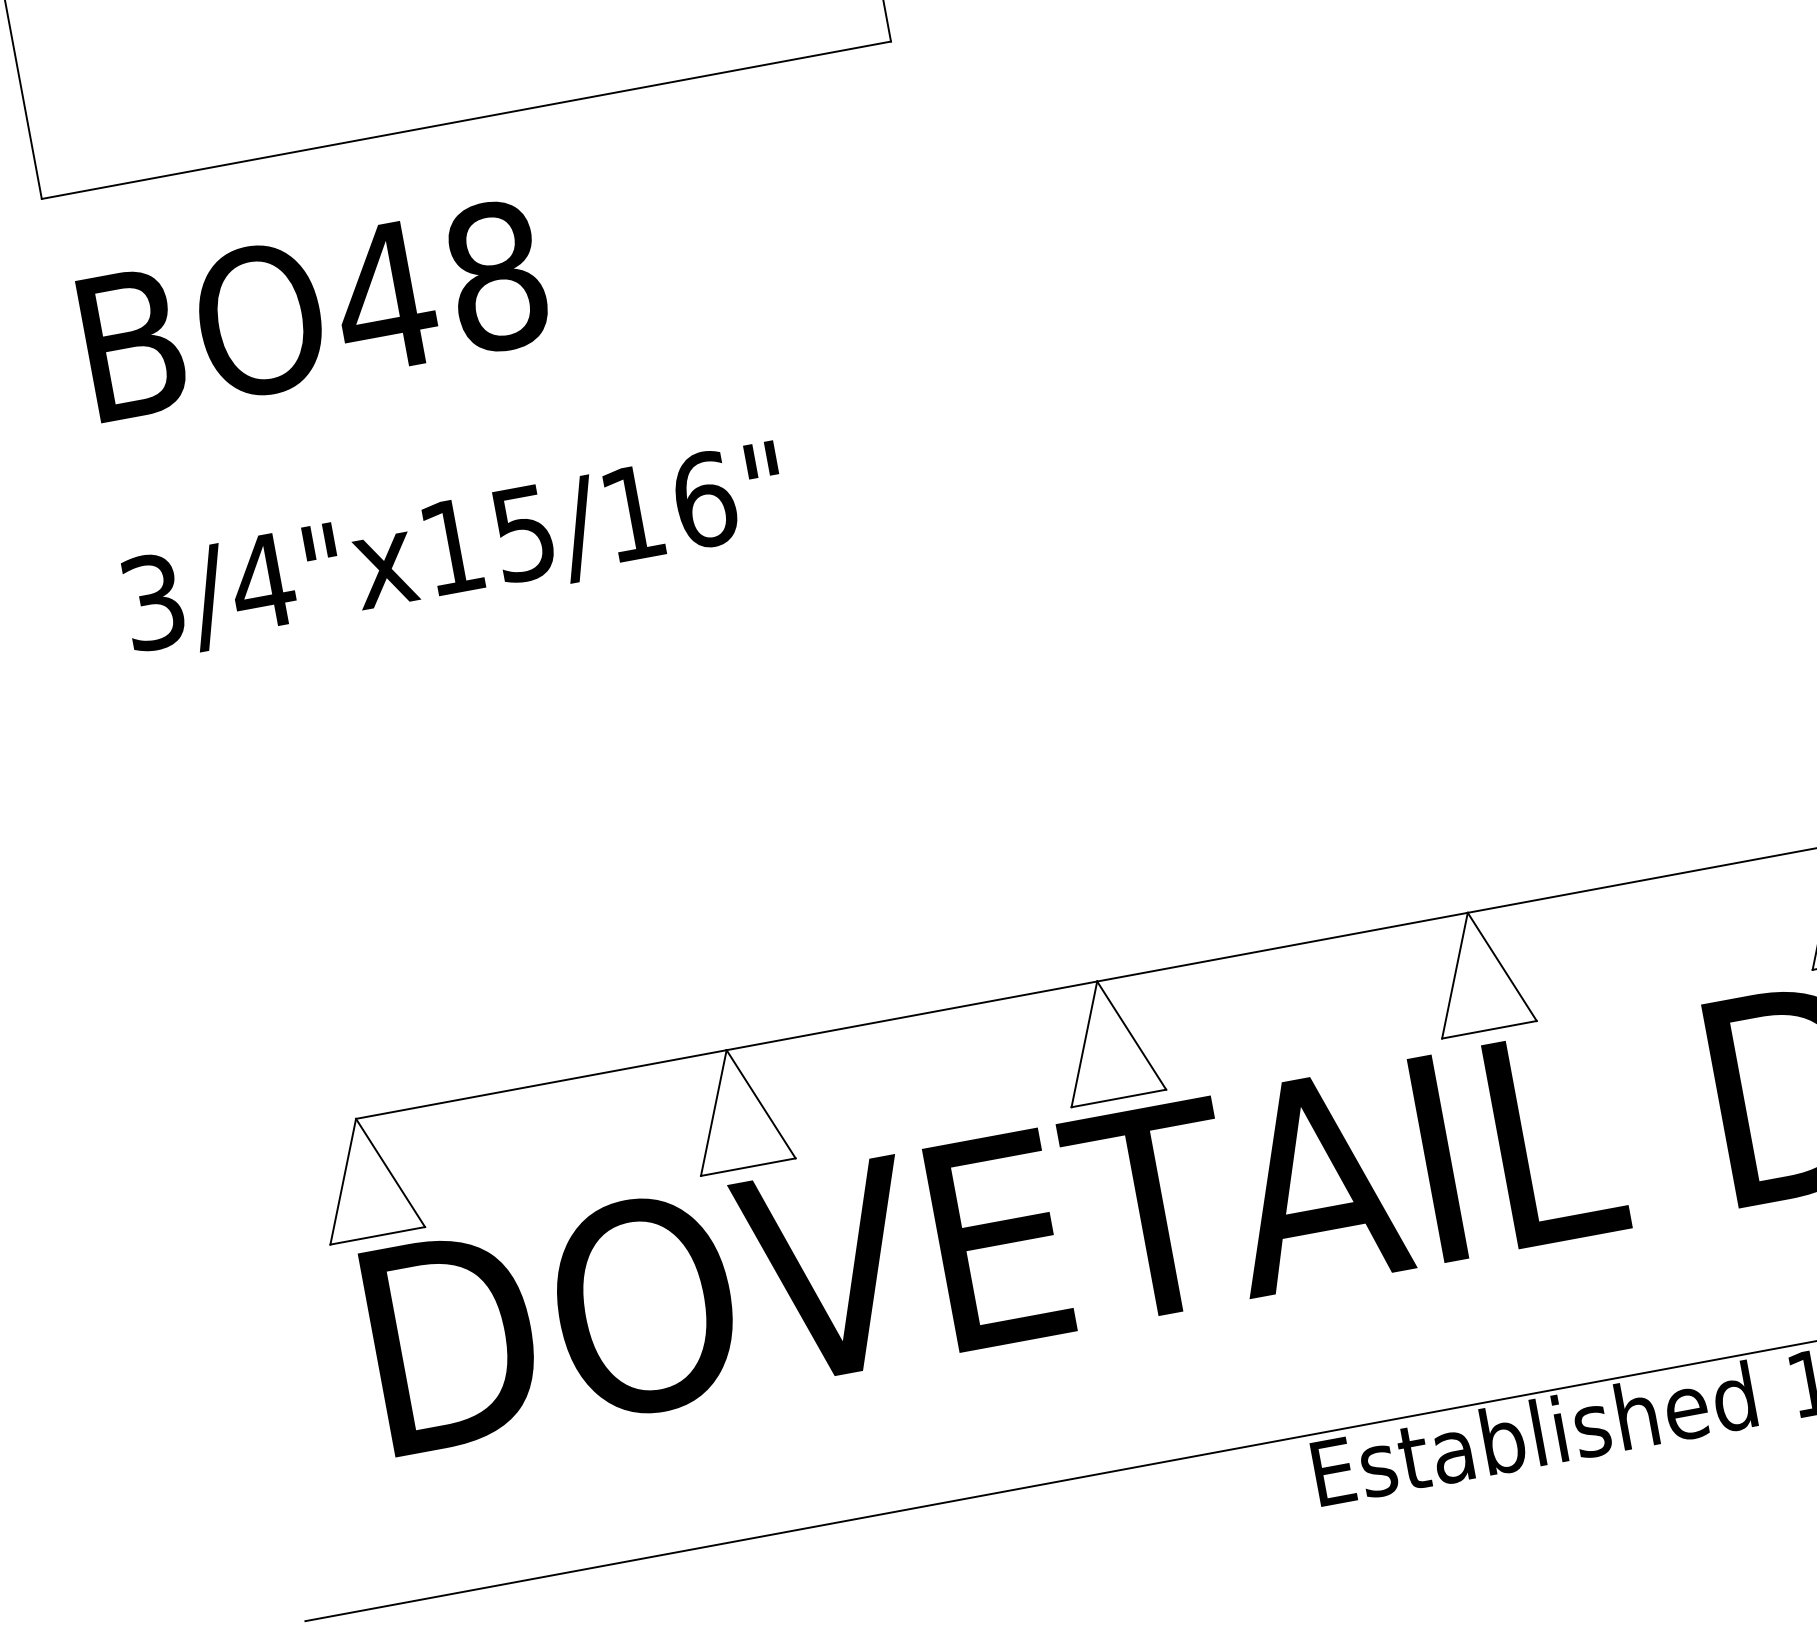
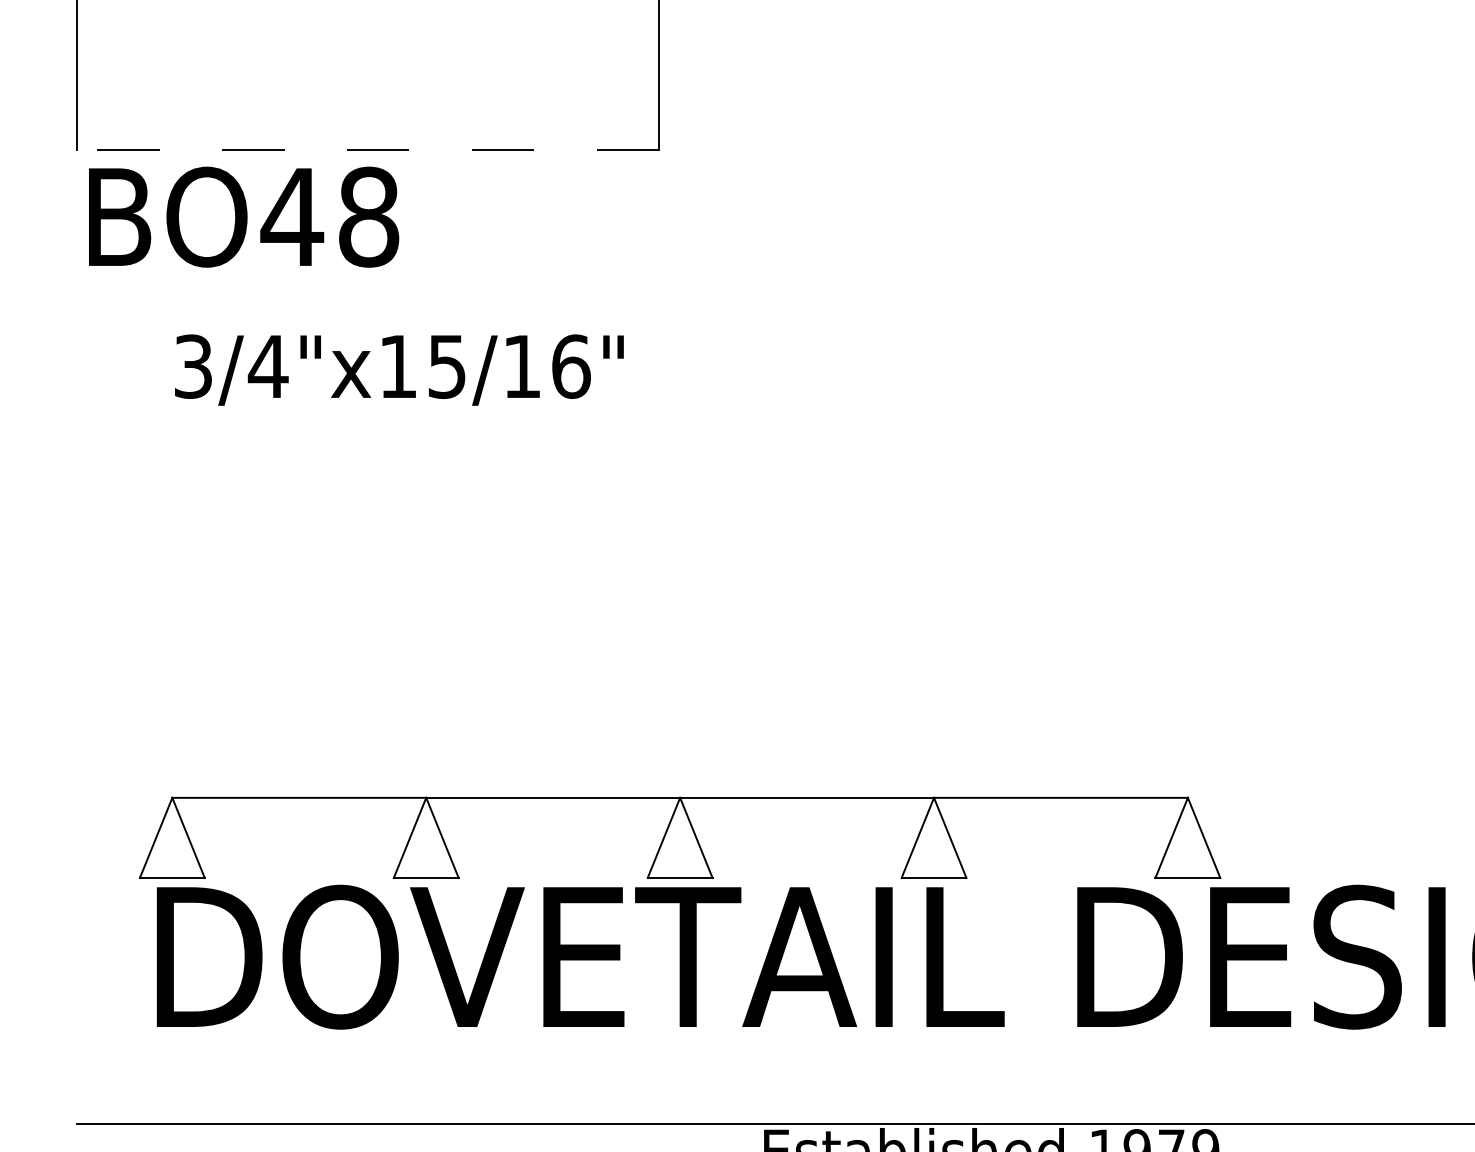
line: (466, 119) -> (368, 149), solid -> dashed
text: (314, 309) -> (244, 216), moved
text: (454, 550) -> (399, 369), moved

